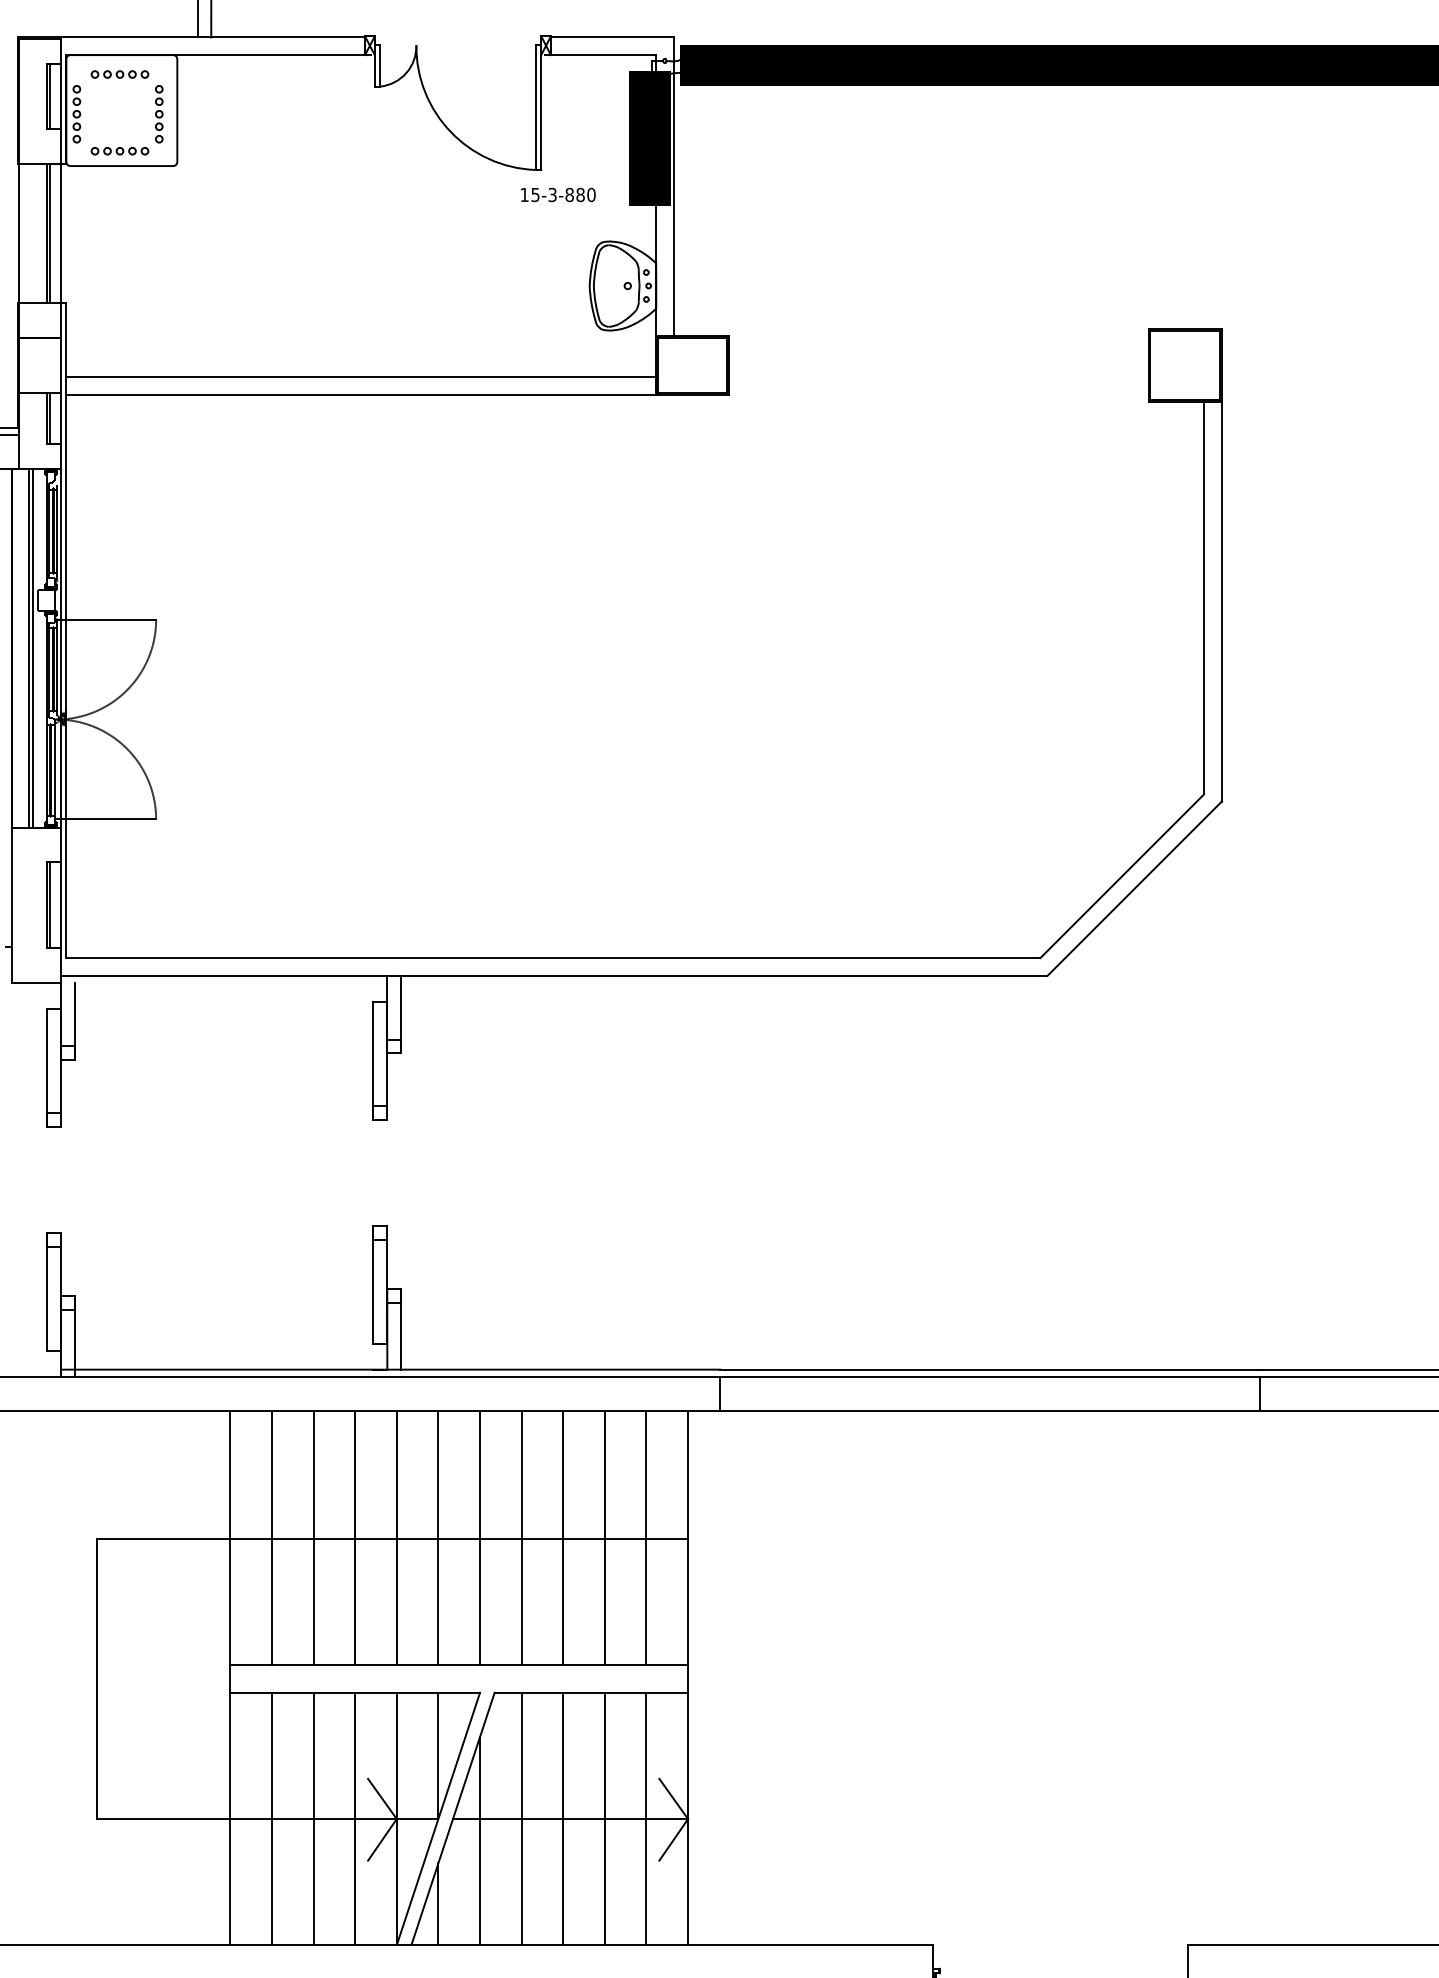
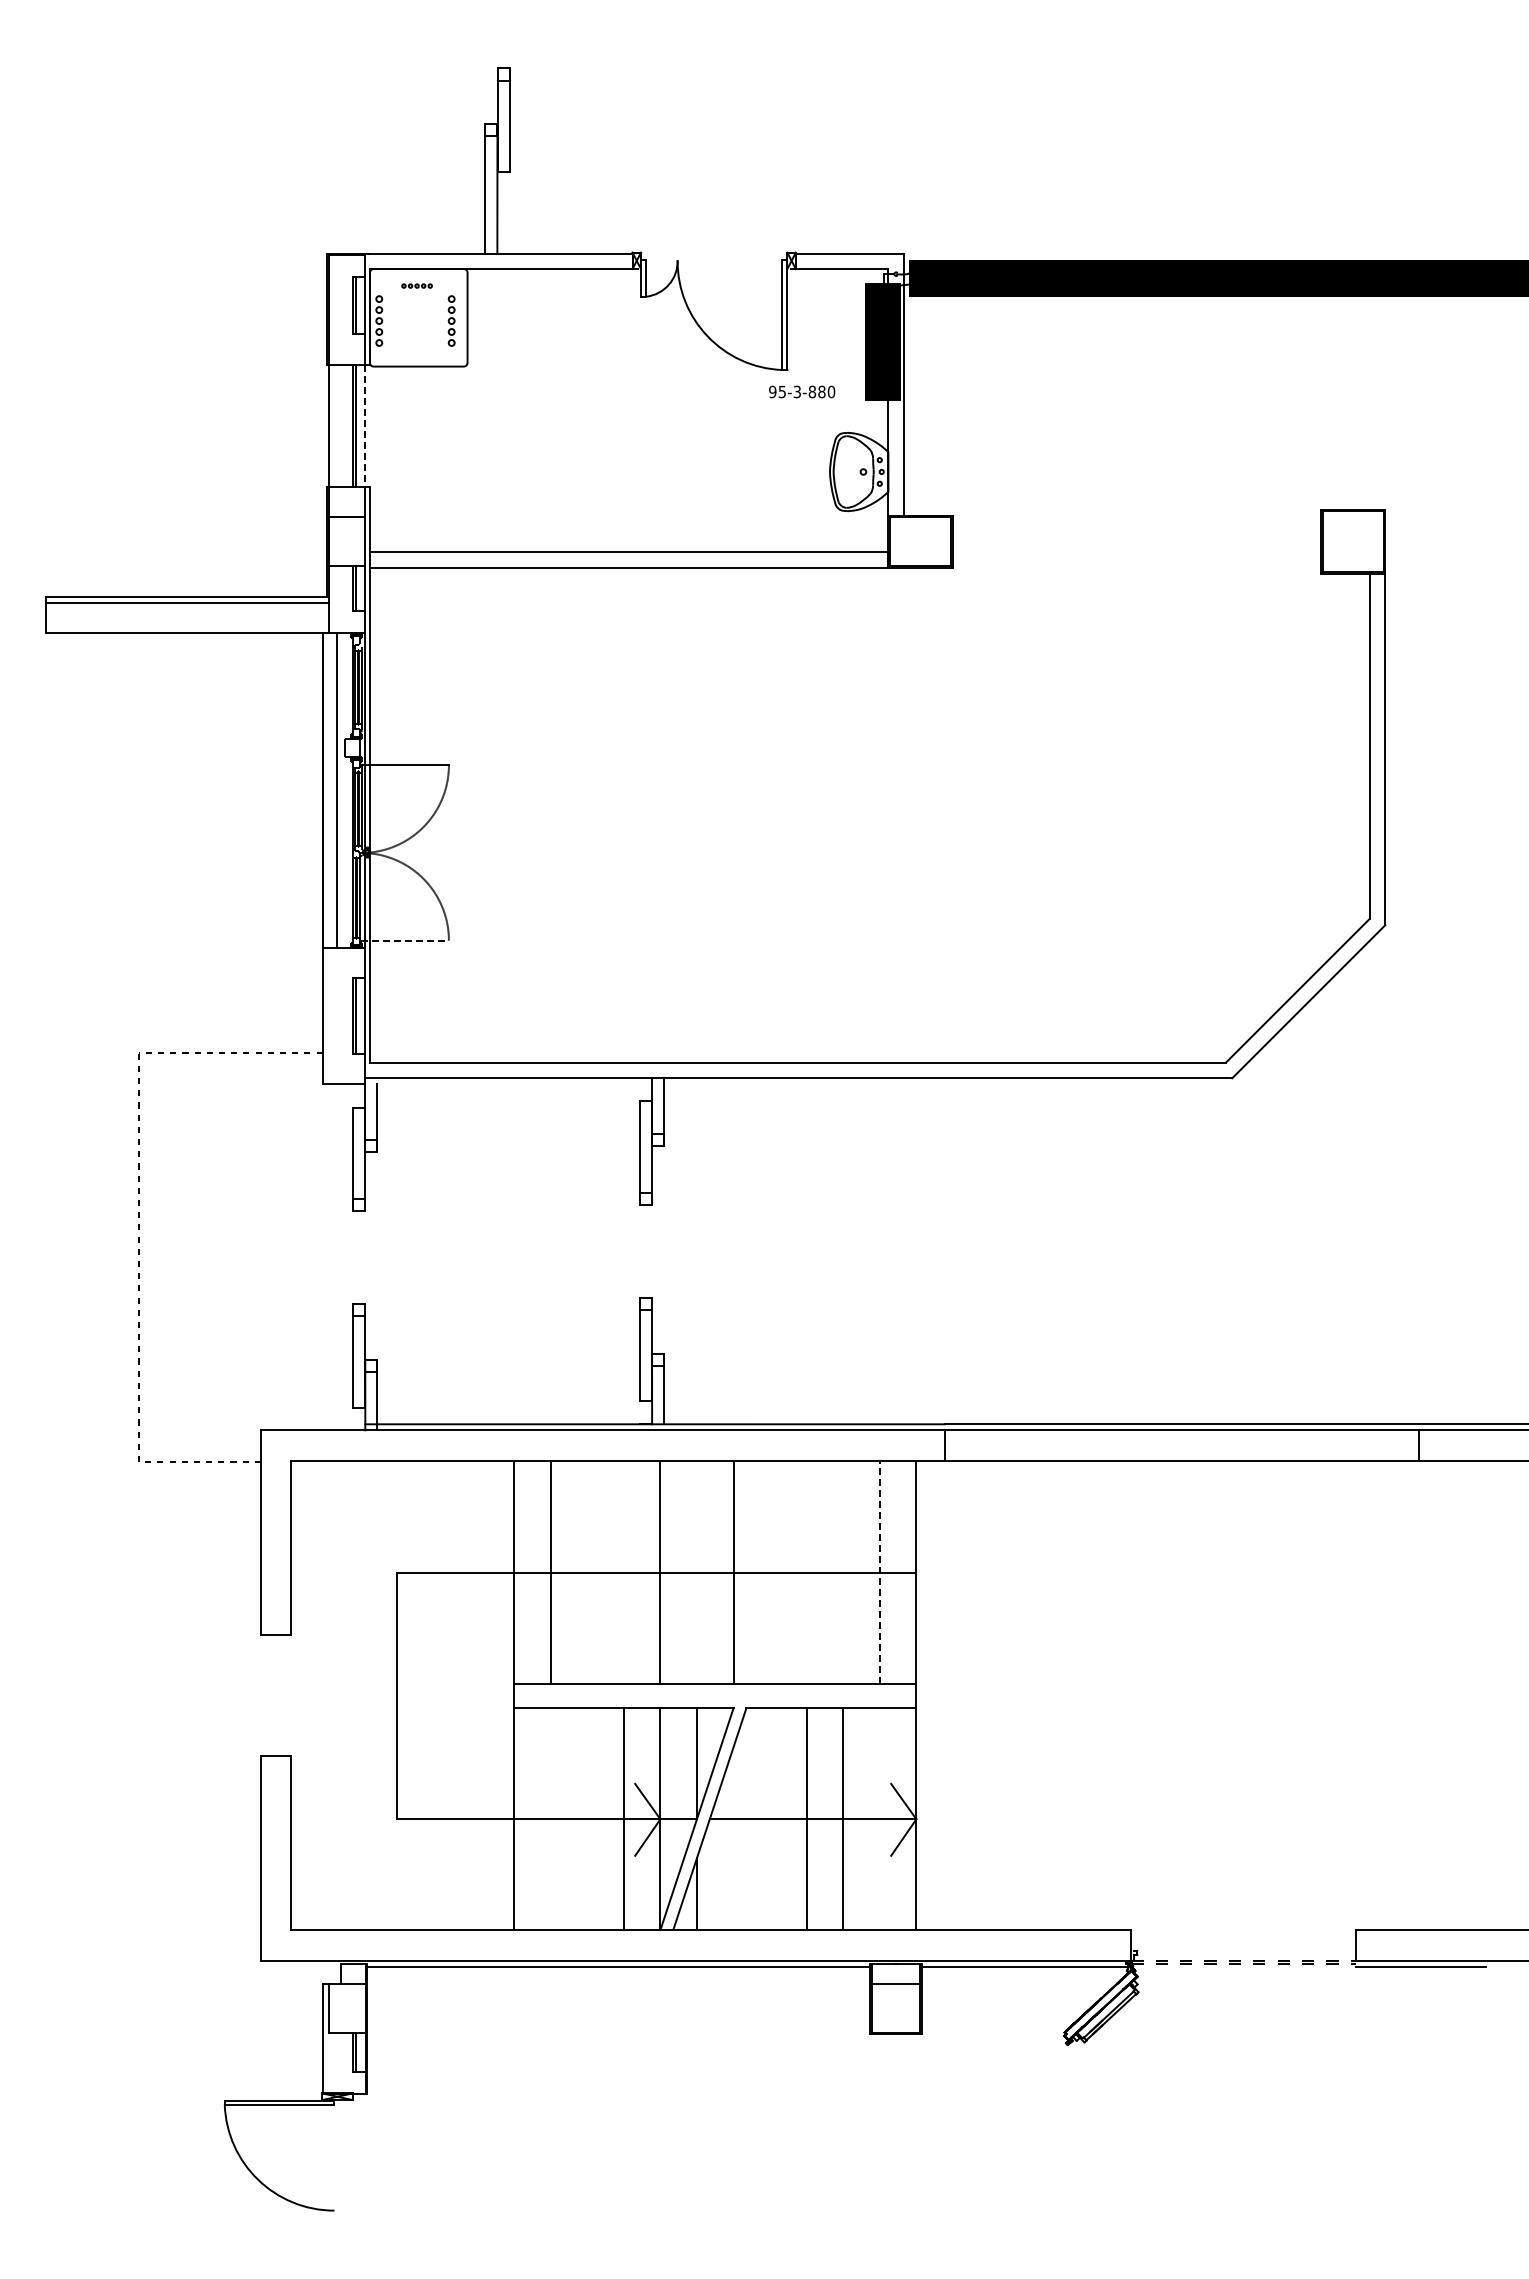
part: (119, 73) -> (416, 285), size x0.6
part: (119, 151) -> (416, 353), removed
text: (524, 194) -> (772, 391), 15-3-880 -> 95-3-880
line: (61, 233) -> (365, 425), solid -> dashed
line: (32, 648) -> (340, 790), removed
line: (106, 819) -> (405, 940), solid -> dashed
line: (313, 1538) -> (587, 1572), removed
line: (354, 1538) -> (623, 1572), removed
line: (437, 1538) -> (696, 1572), removed
line: (522, 1538) -> (770, 1572), removed
line: (563, 1538) -> (806, 1572), removed
line: (605, 1538) -> (843, 1572), removed
line: (646, 1539) -> (879, 1573), solid -> dashed
line: (271, 1818) -> (550, 1818), removed
line: (313, 1818) -> (587, 1818), removed
line: (522, 1818) -> (770, 1818), removed
line: (646, 1818) -> (879, 1818), removed
line: (479, 1839) -> (733, 1837), removed

